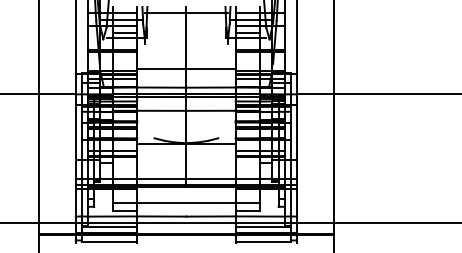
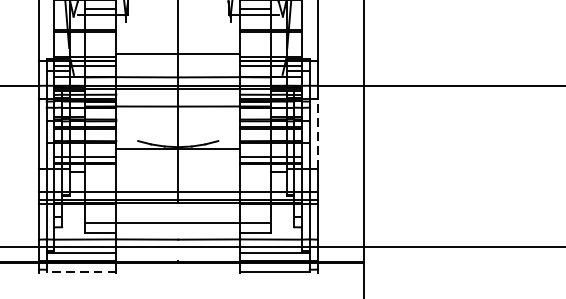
line: (297, 132) -> (318, 133), solid -> dashed
line: (109, 242) -> (81, 272), solid -> dashed

